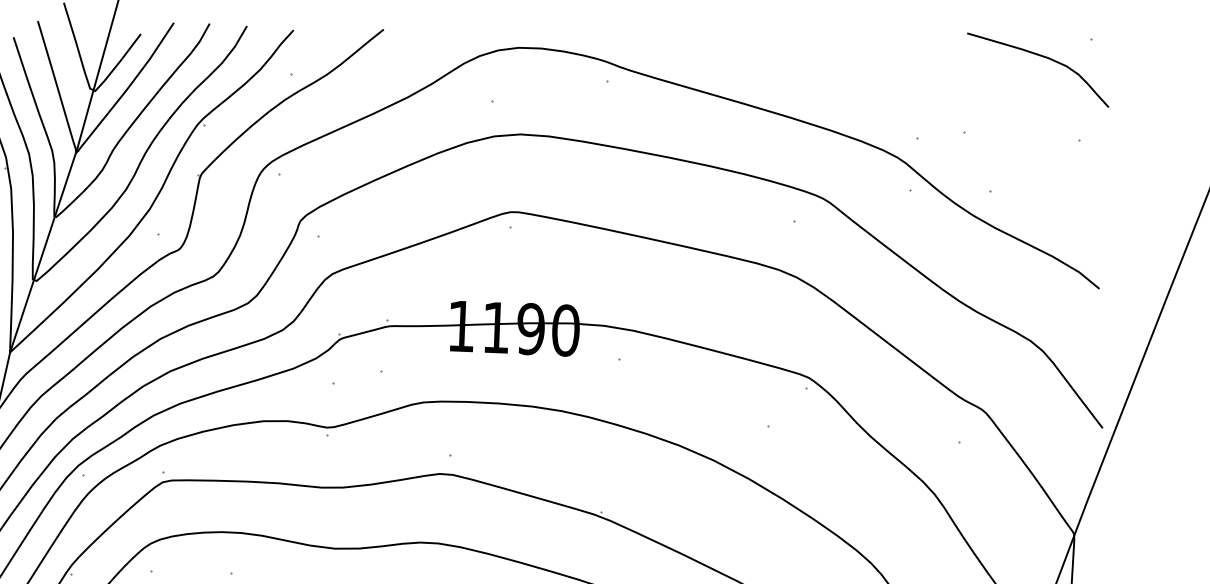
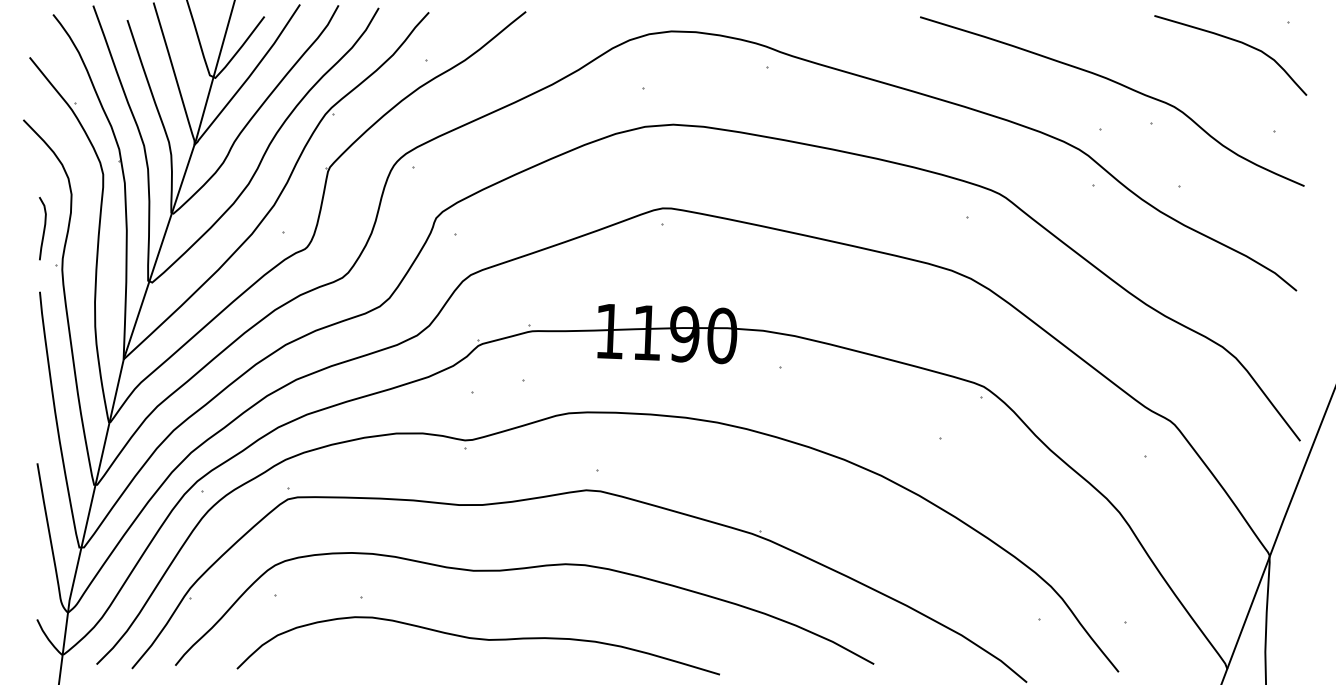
curve: (935, 98) -> (1120, 85), added

